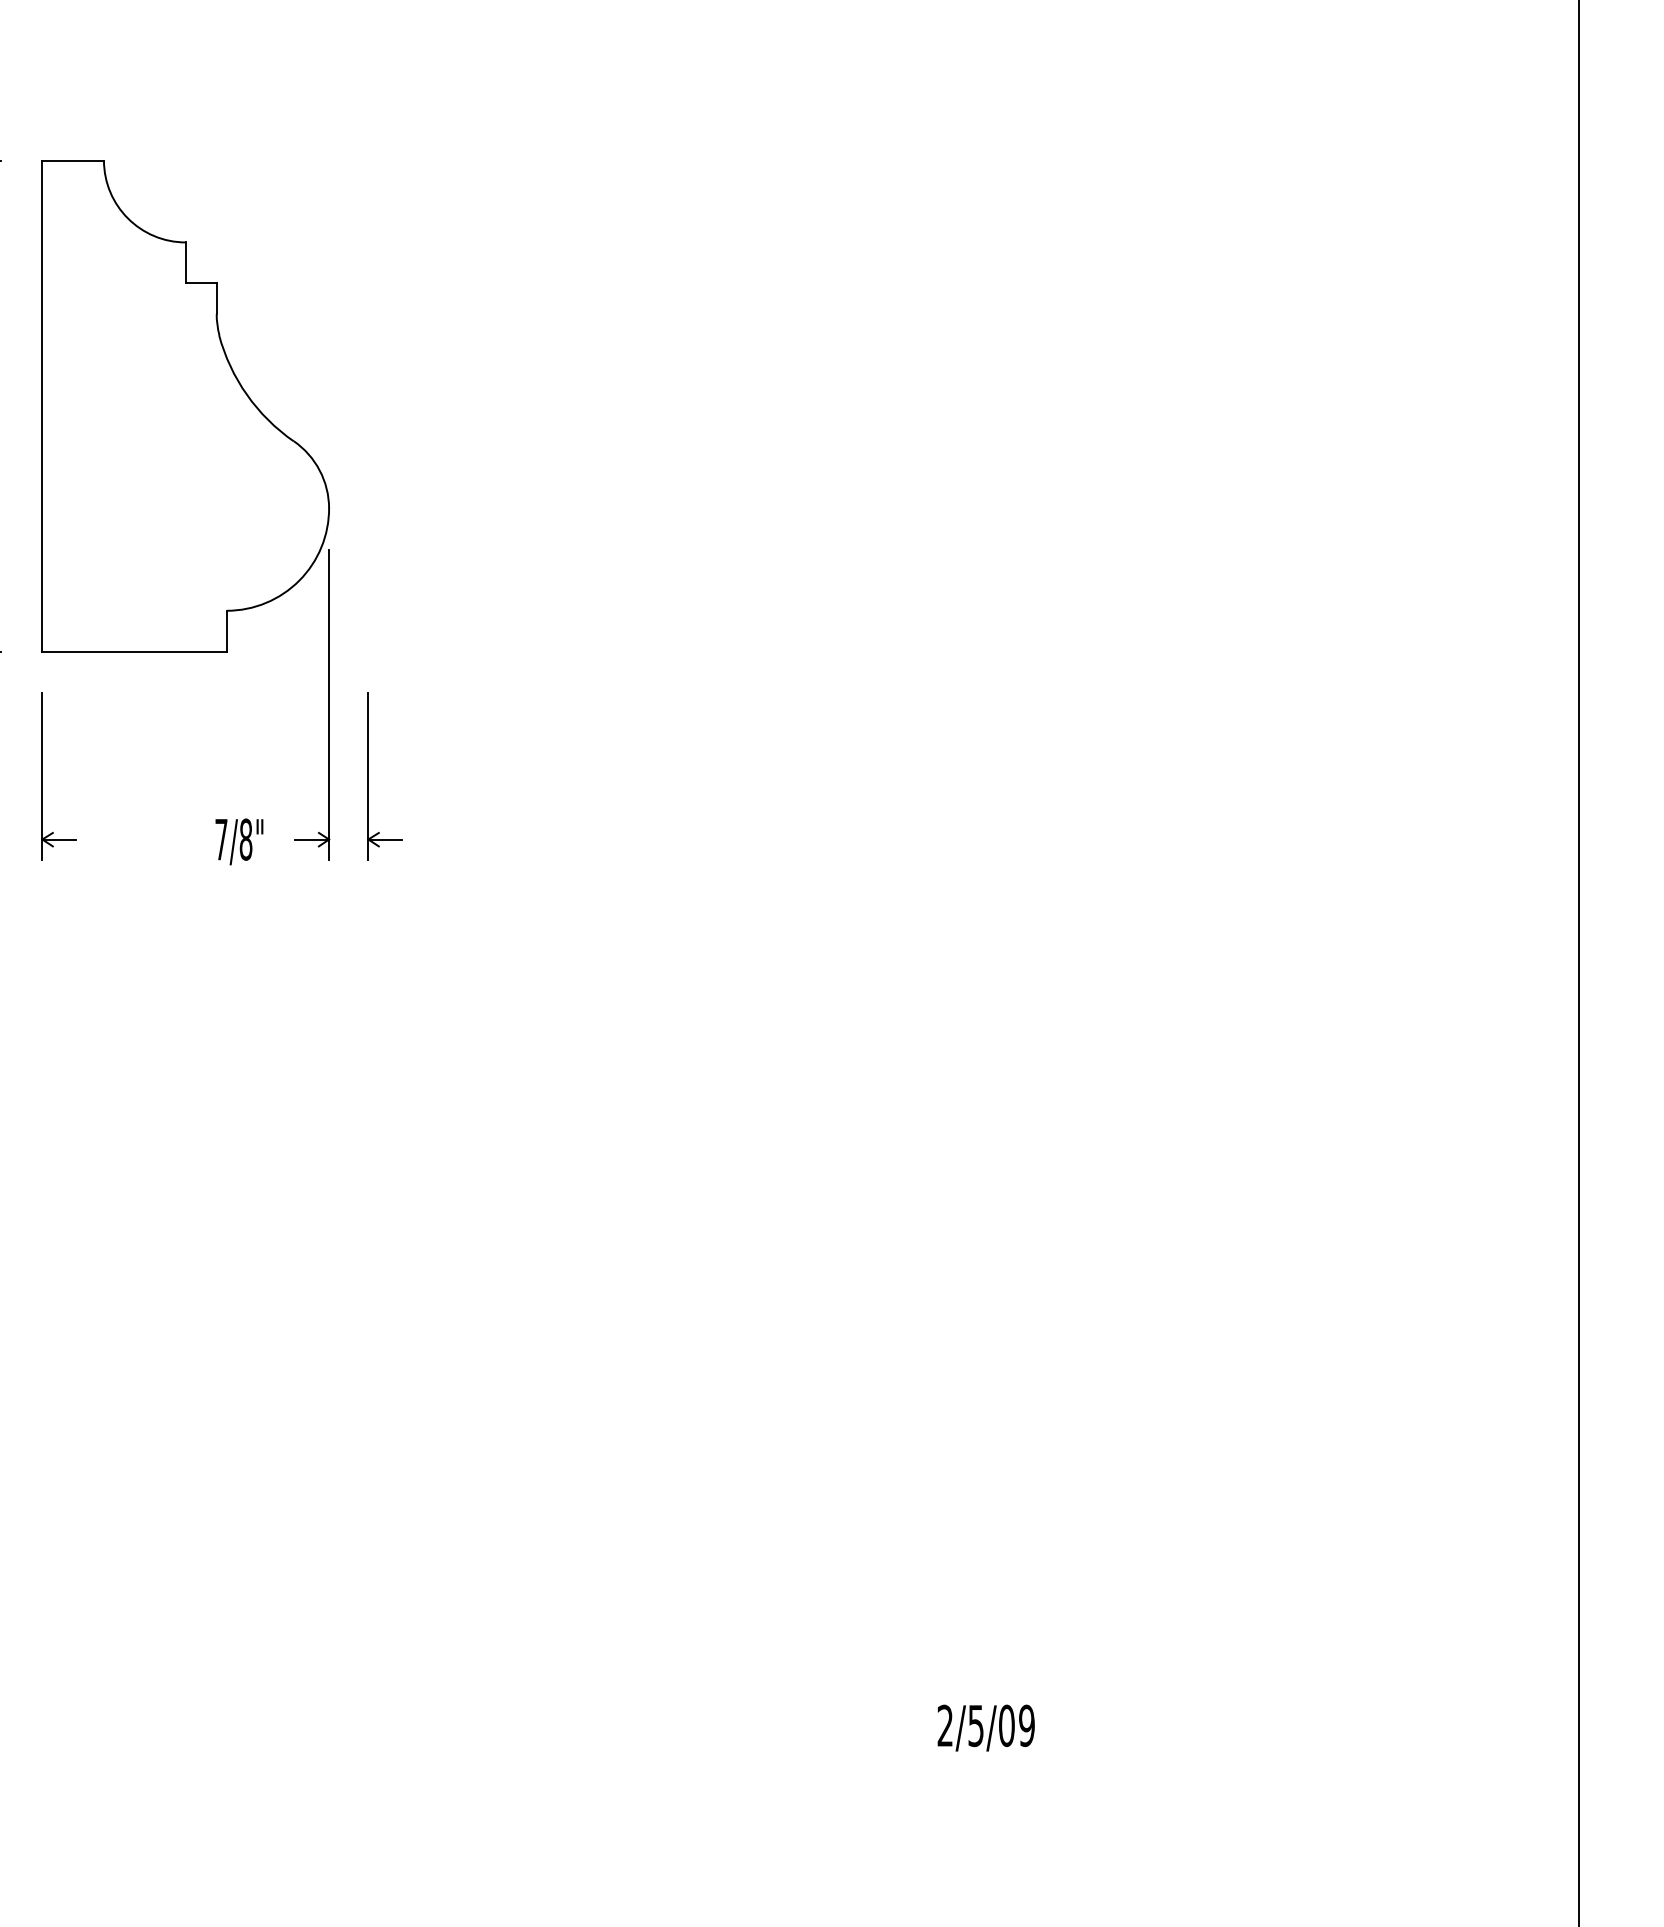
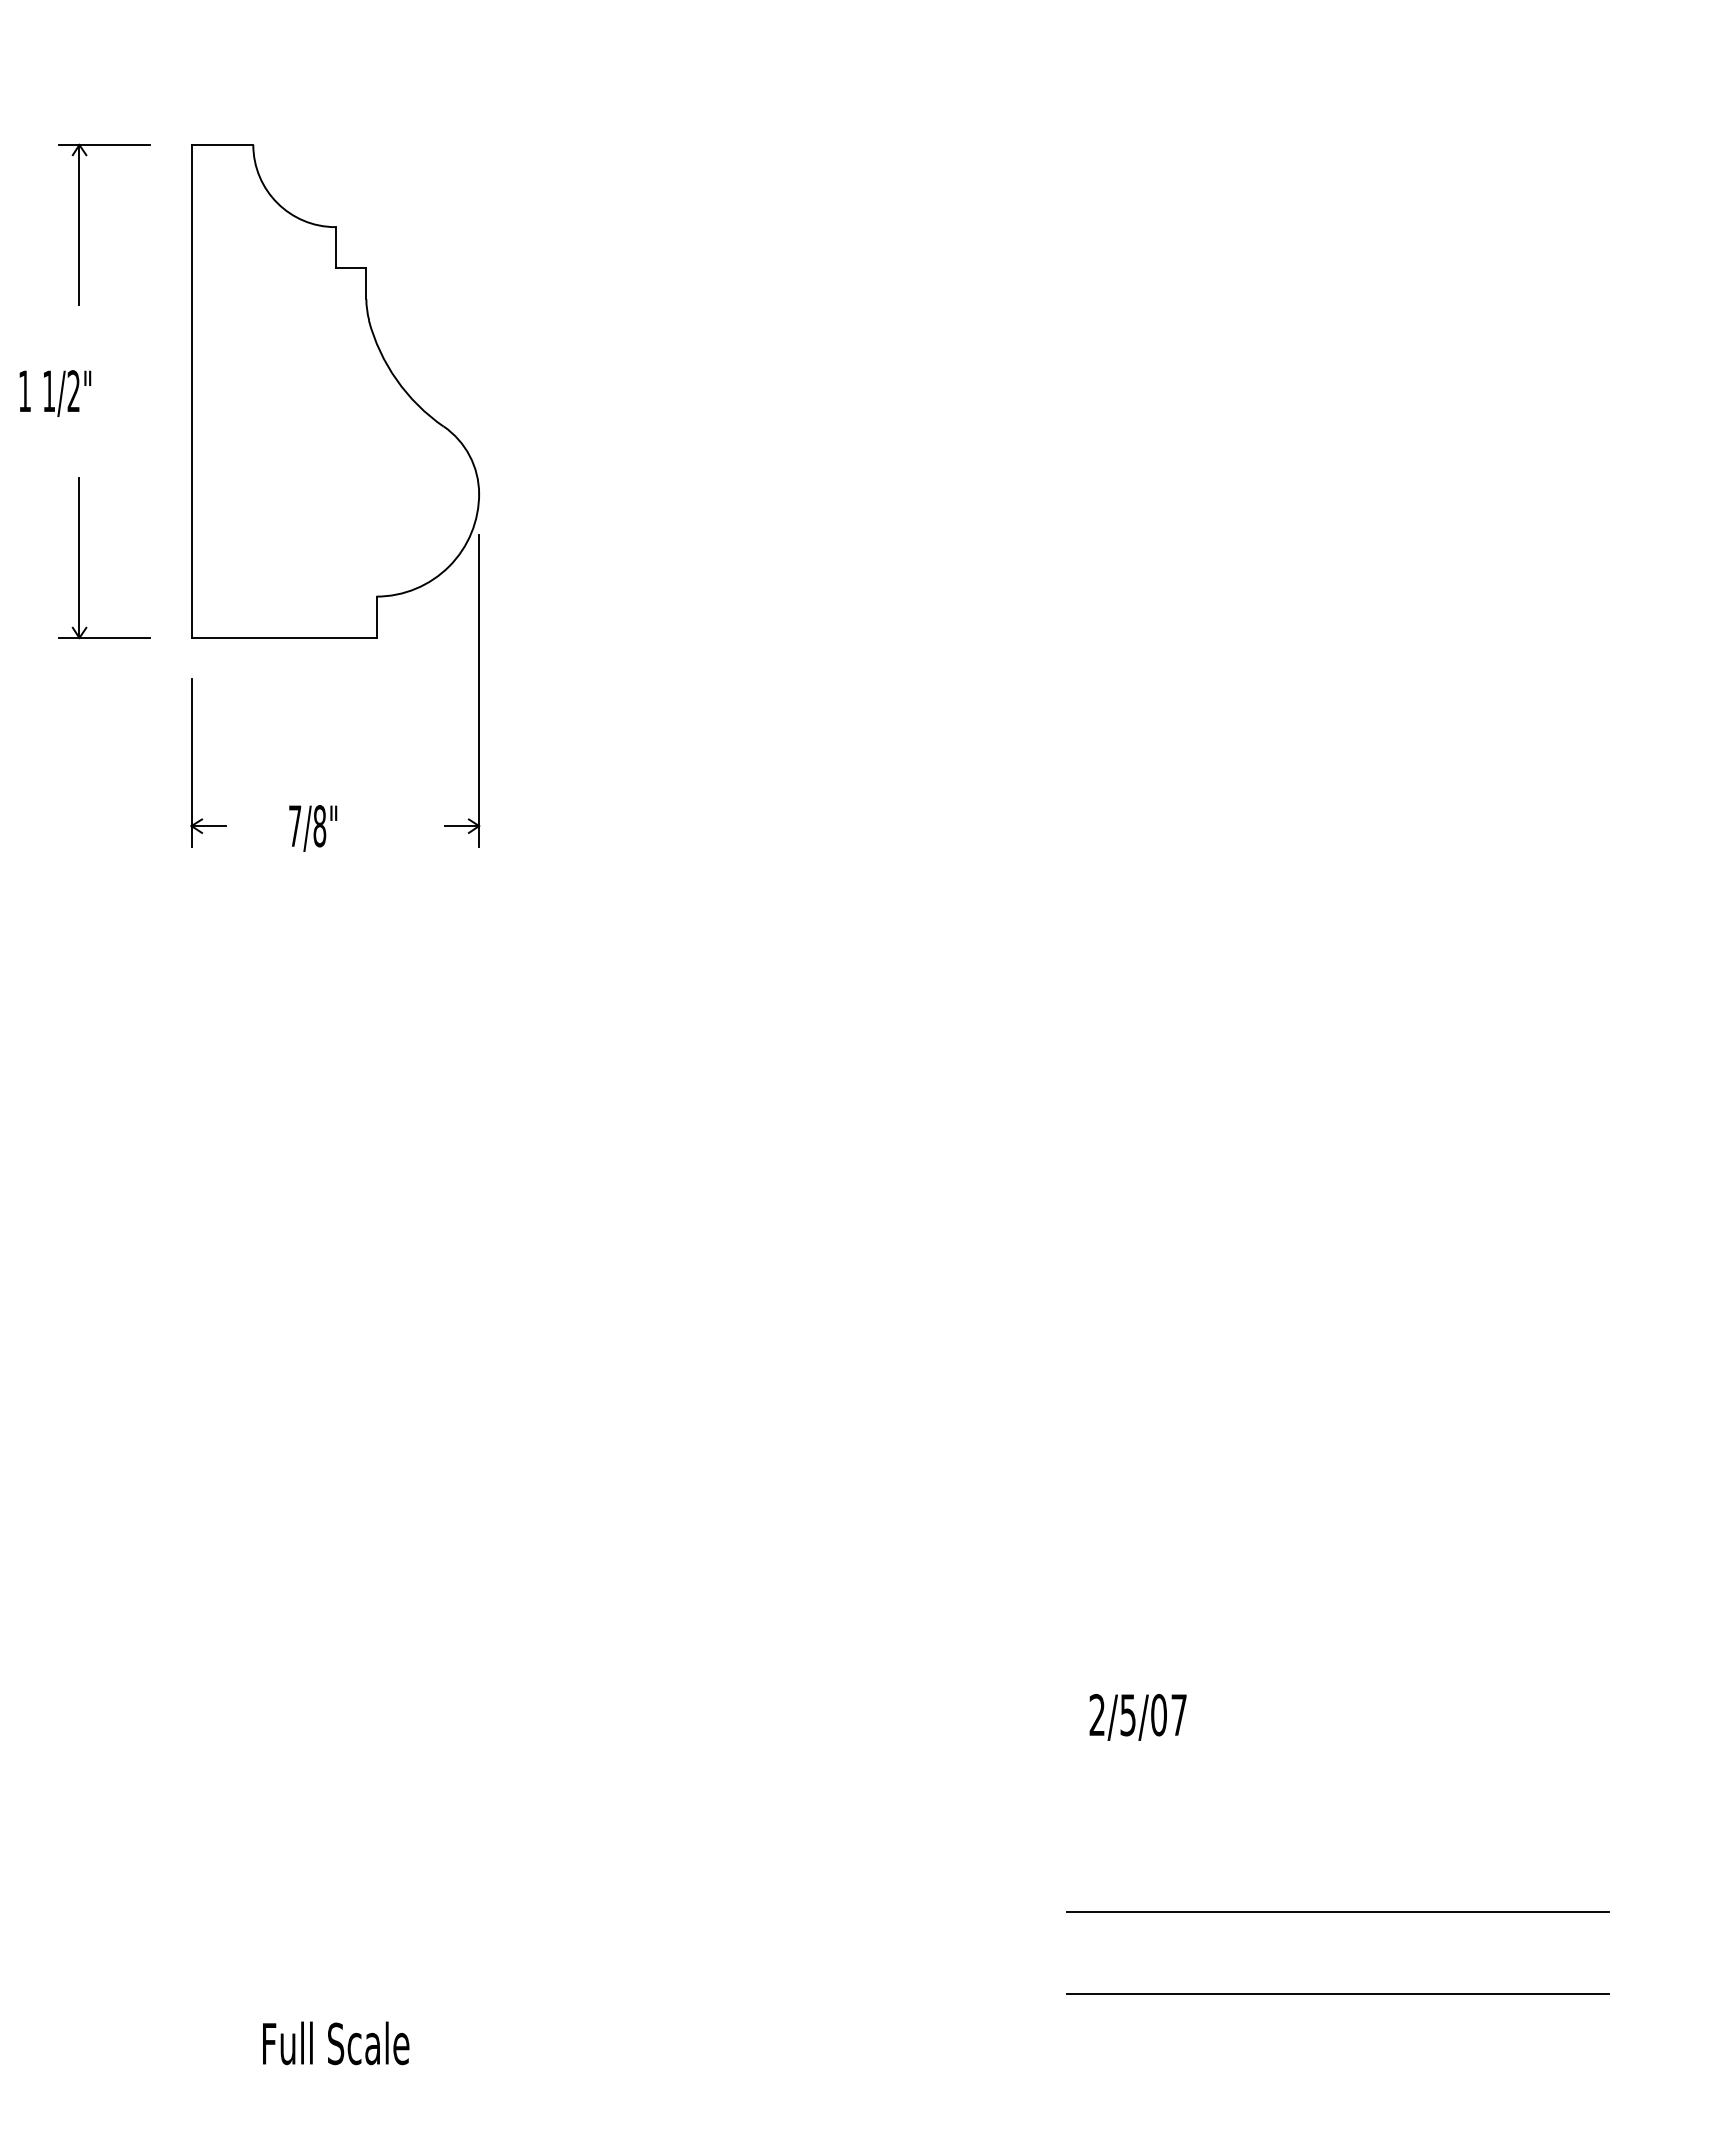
part: (369, 776) -> (519, 762), removed
text: (239, 841) -> (313, 828), moved
text: (1027, 1725) -> (1179, 1714), 2/5/09 -> 2/5/07
line: (1185, 1921) -> (1338, 1911), added

